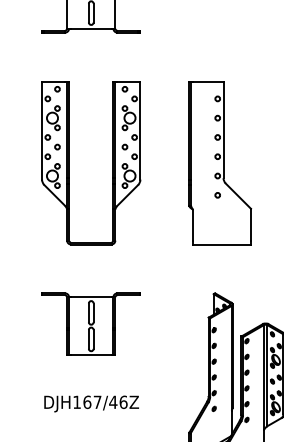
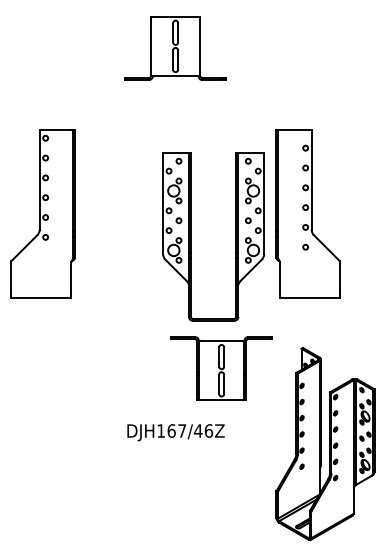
part: (69, 162) -> (191, 236), moved
part: (91, 323) -> (221, 368), moved
text: (91, 403) -> (175, 432), moved

